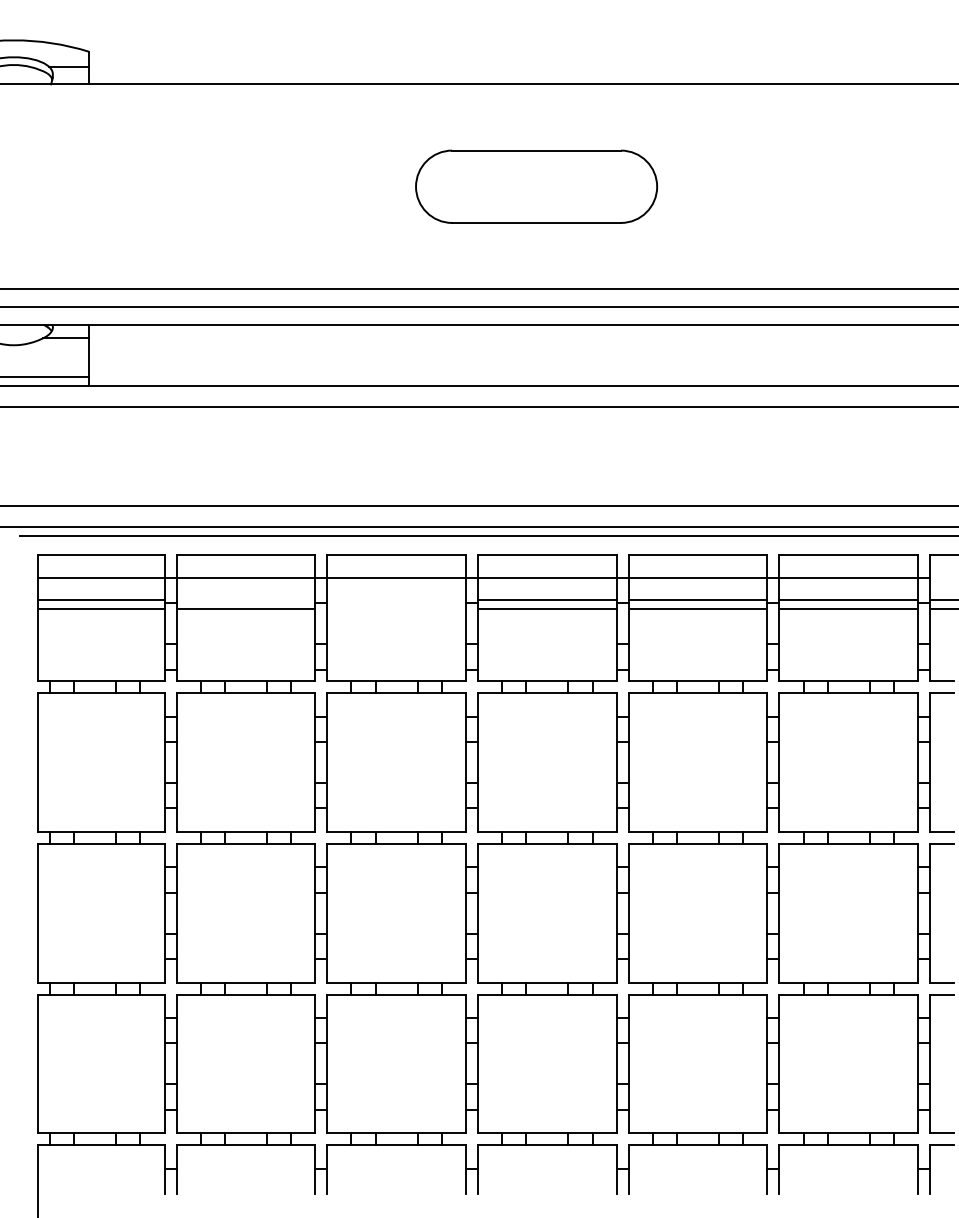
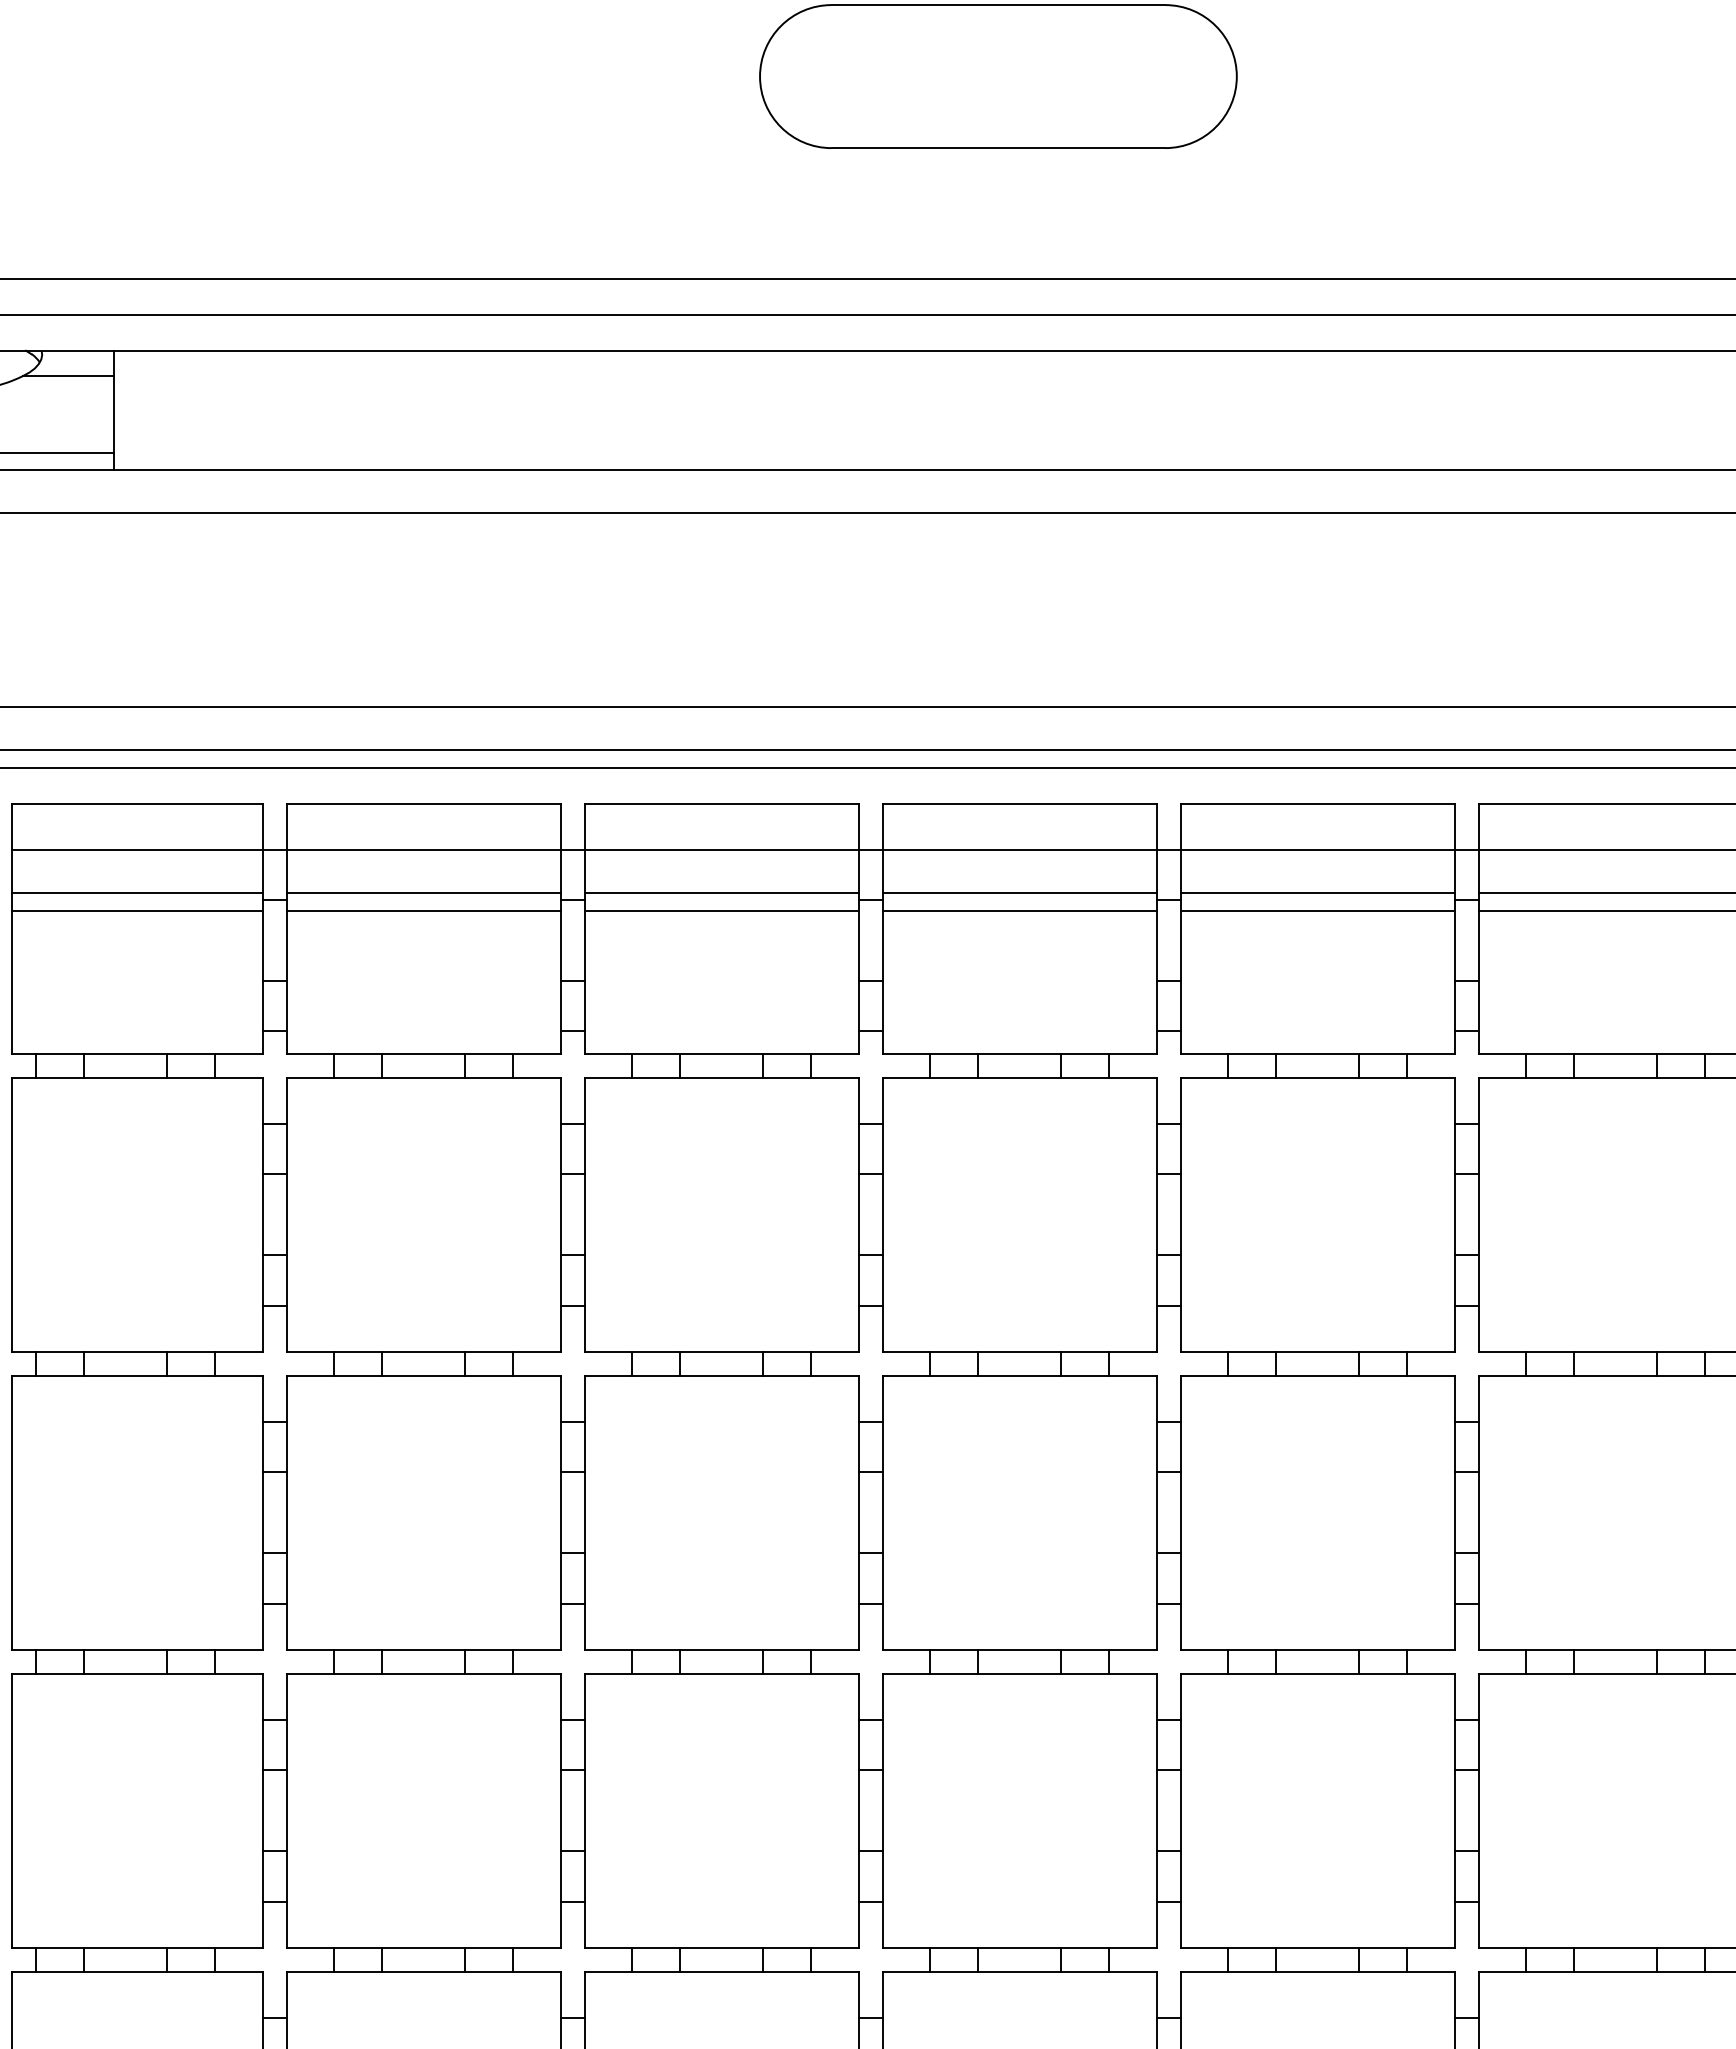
line: (245, 599) -> (422, 892), added
line: (396, 599) -> (721, 892), added
line: (396, 608) -> (721, 910), added

